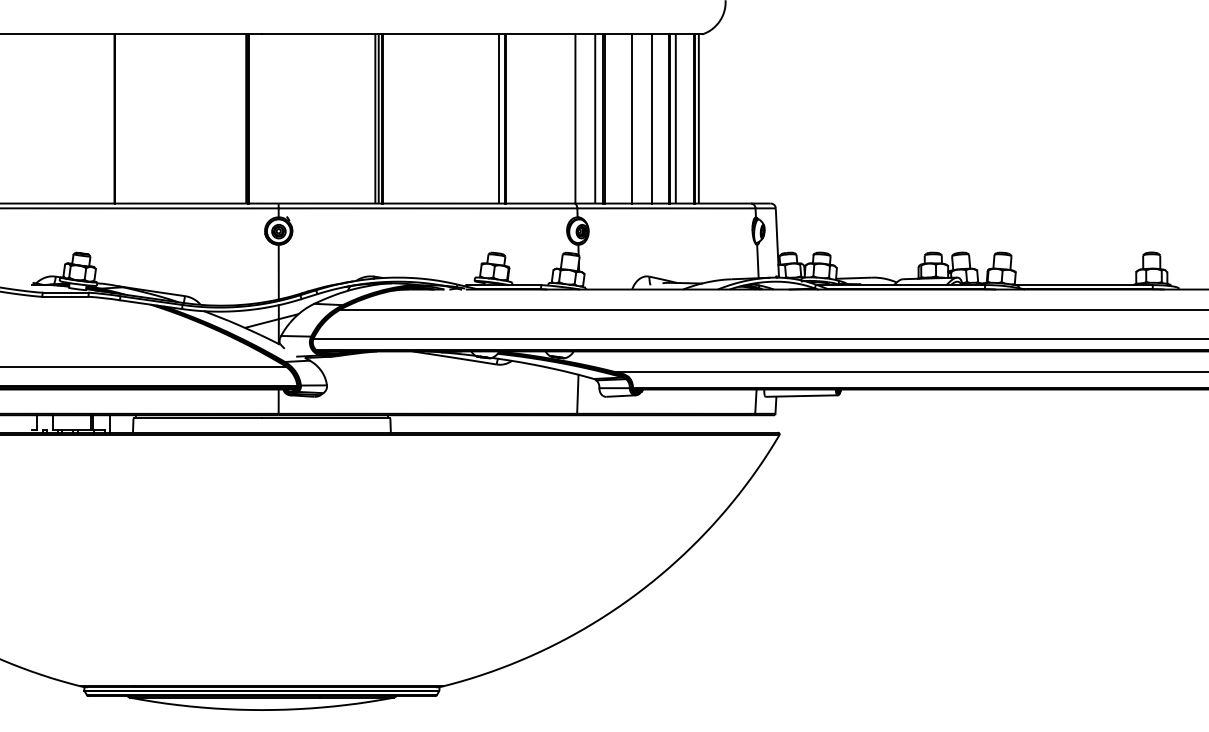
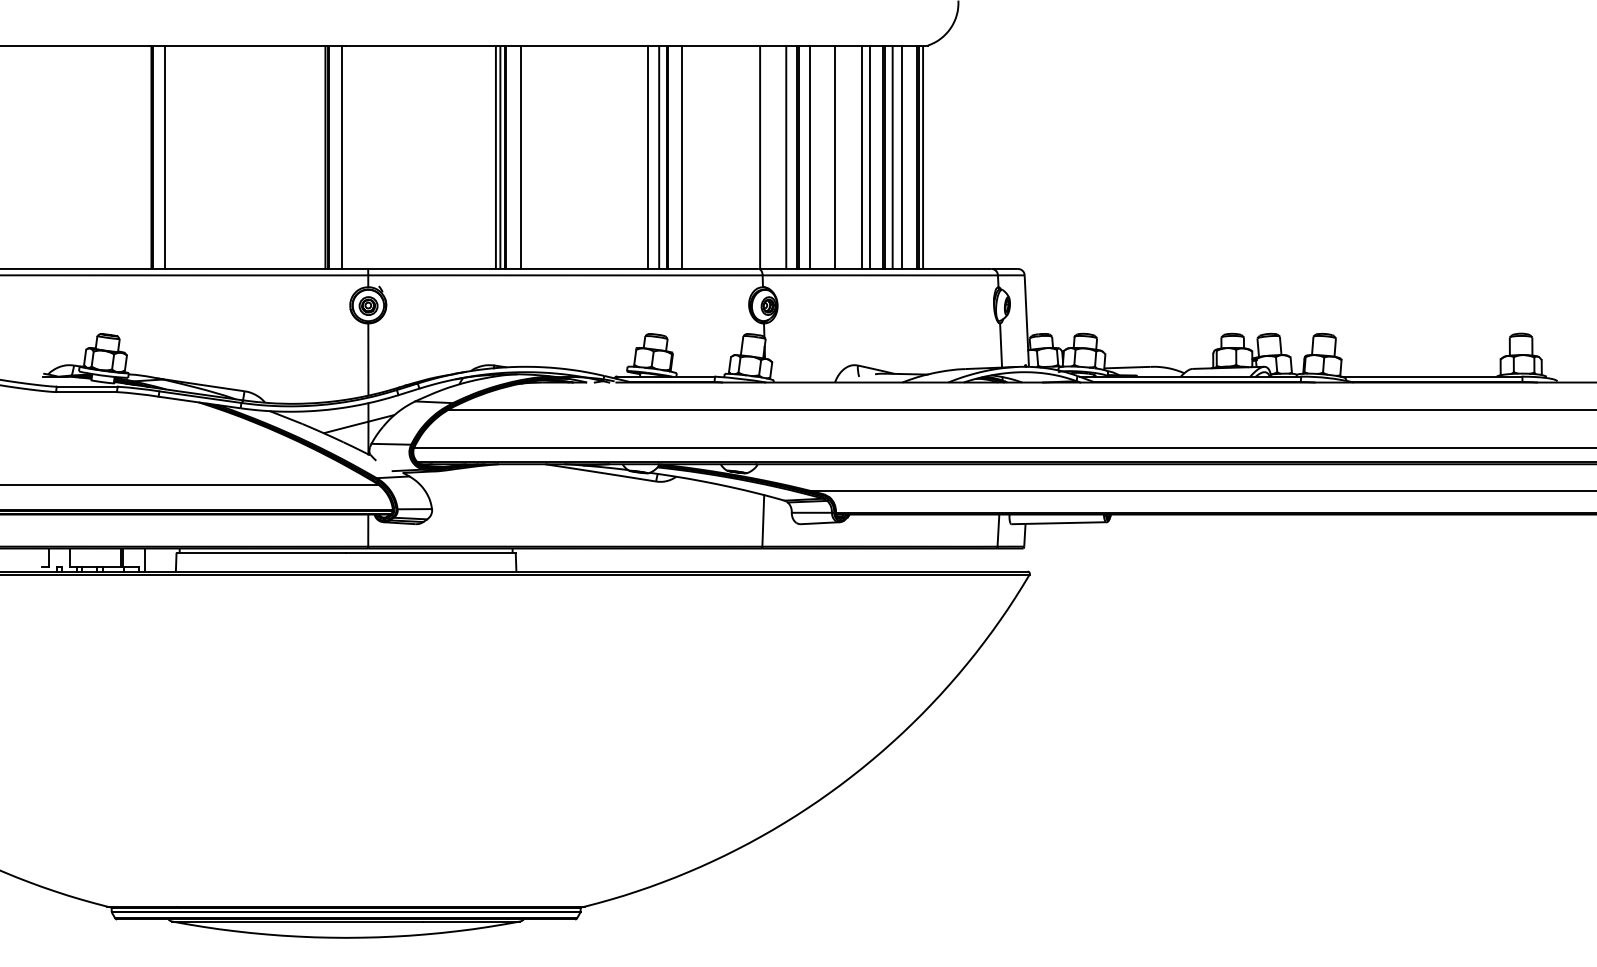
line: (124, 118) -> (164, 156), added
line: (259, 118) -> (342, 156), added
line: (393, 118) -> (520, 156), added
line: (490, 118) -> (648, 156), added
line: (515, 118) -> (681, 156), added
line: (612, 118) -> (809, 156), added
line: (658, 118) -> (869, 156), added
line: (682, 118) -> (901, 156), added

